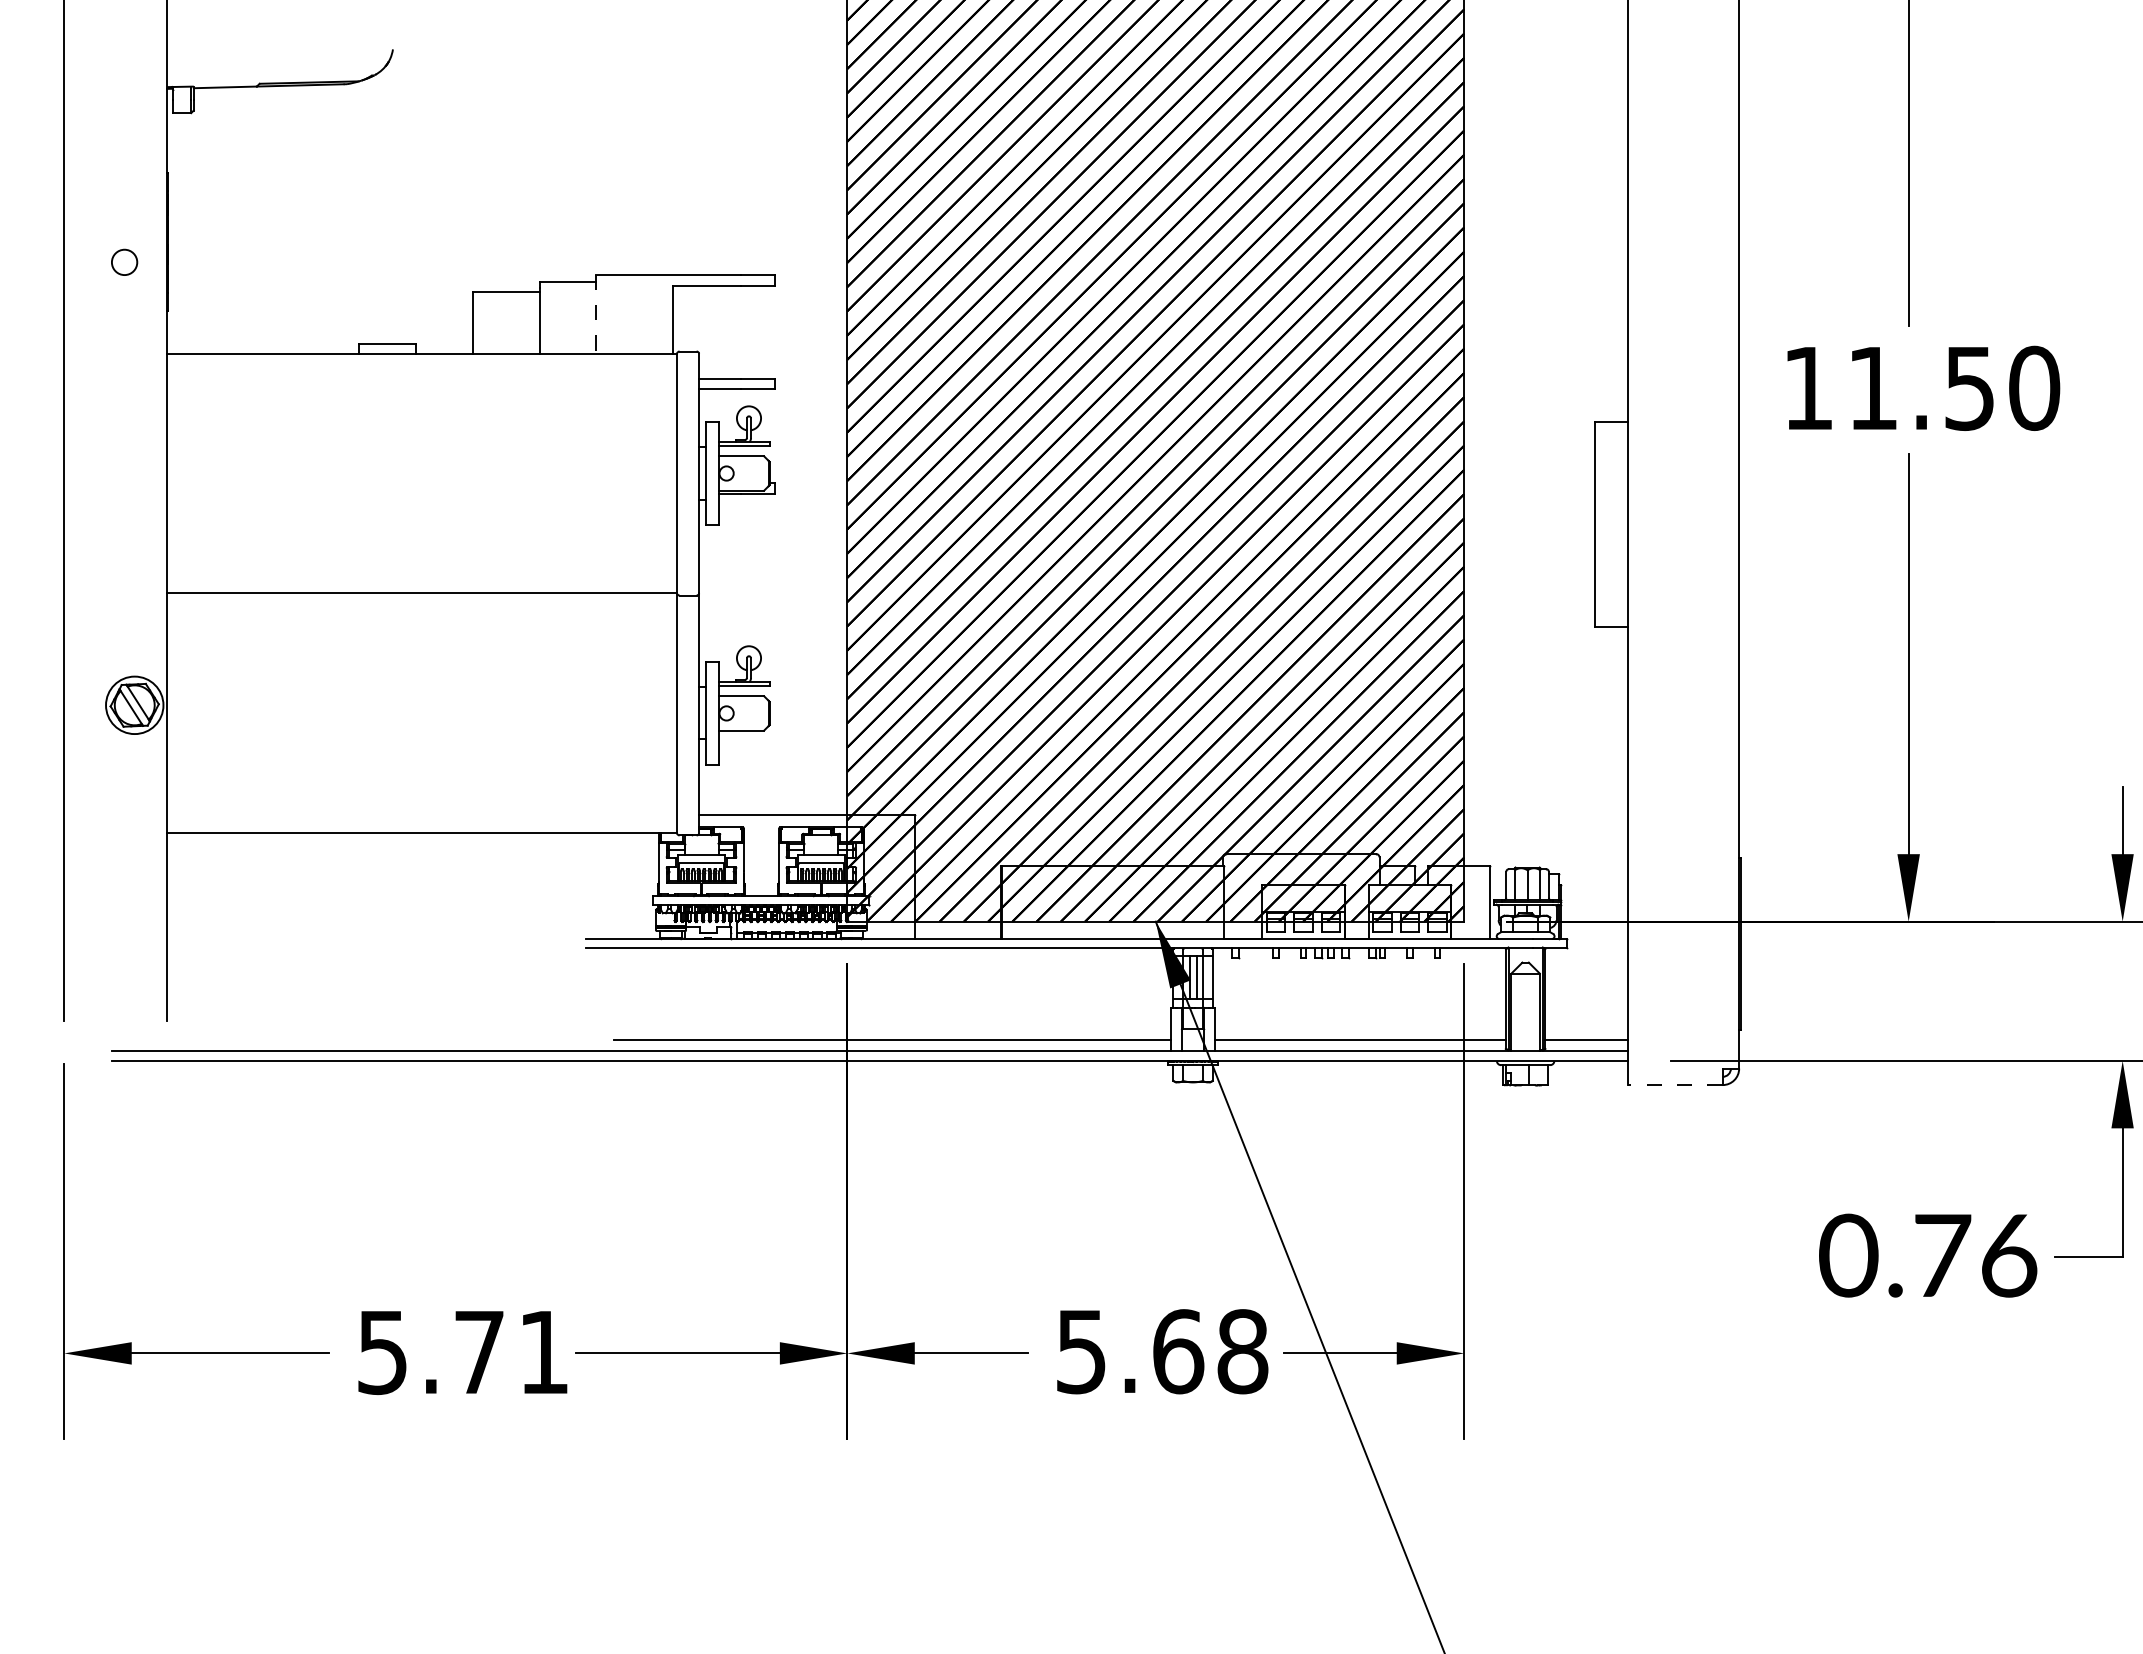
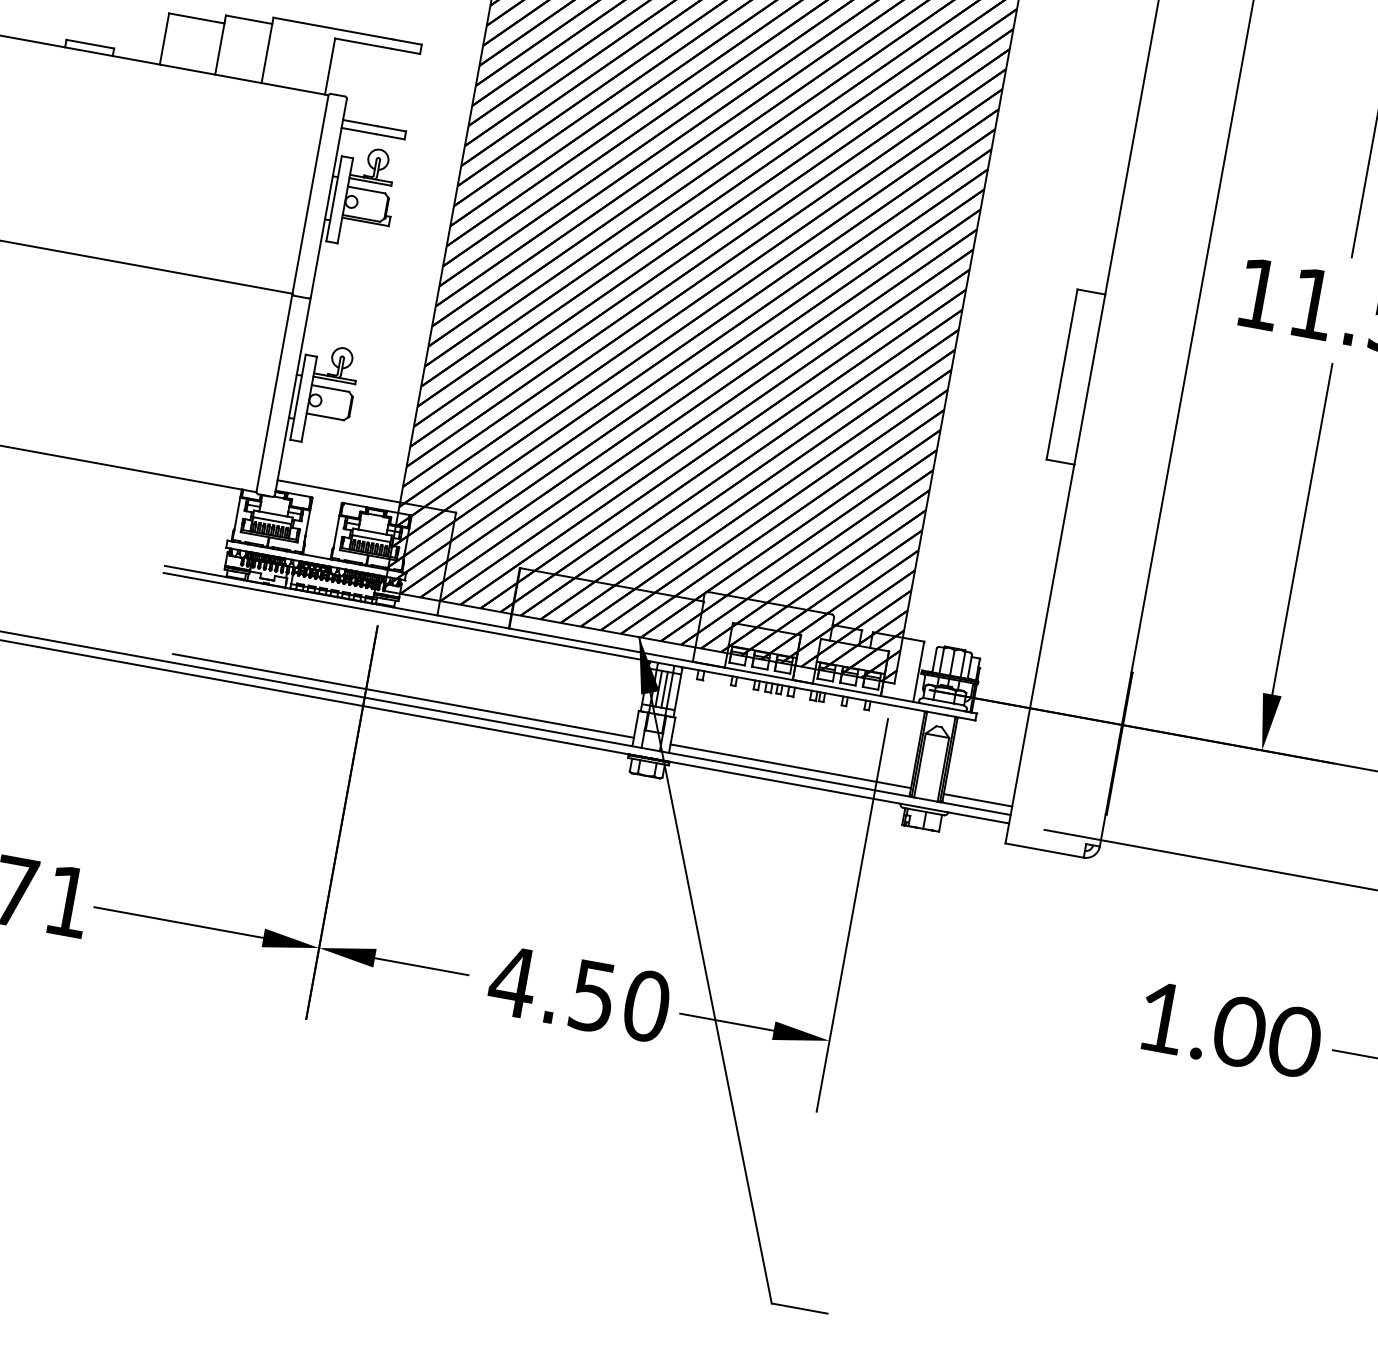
line: (596, 314) -> (267, 50), dashed -> solid
line: (1674, 1085) -> (1043, 850), dashed -> solid
text: (1928, 1255) -> (1228, 1029), 0.76 -> 1.00
text: (1161, 1351) -> (579, 993), 5.68 -> 4.50

